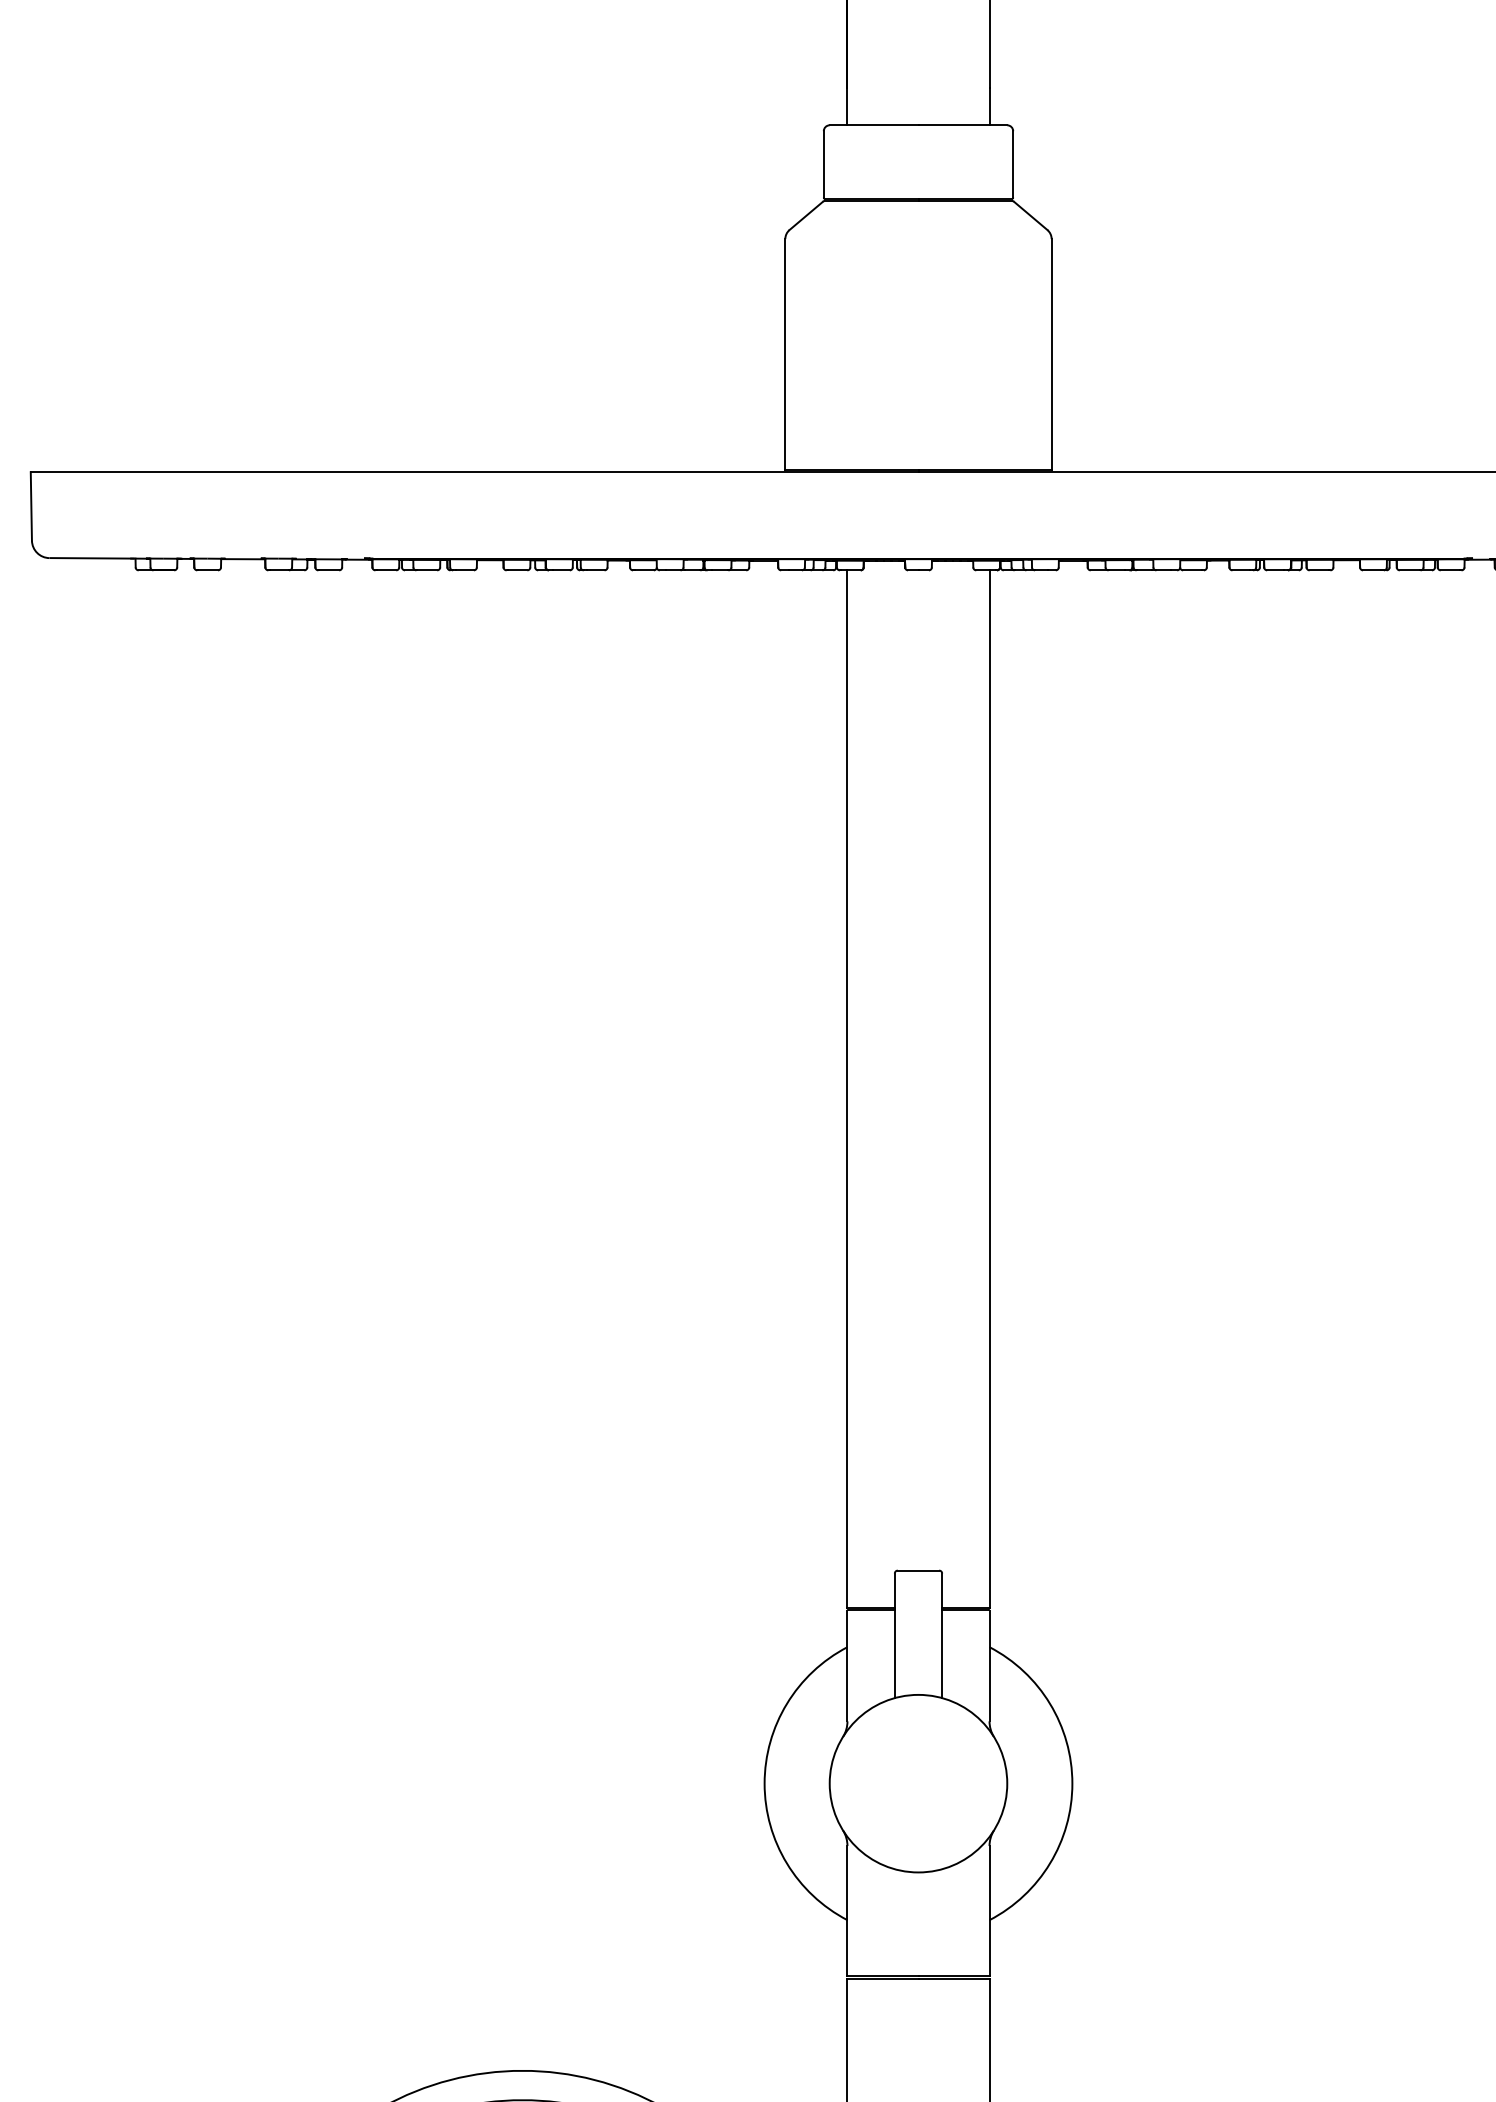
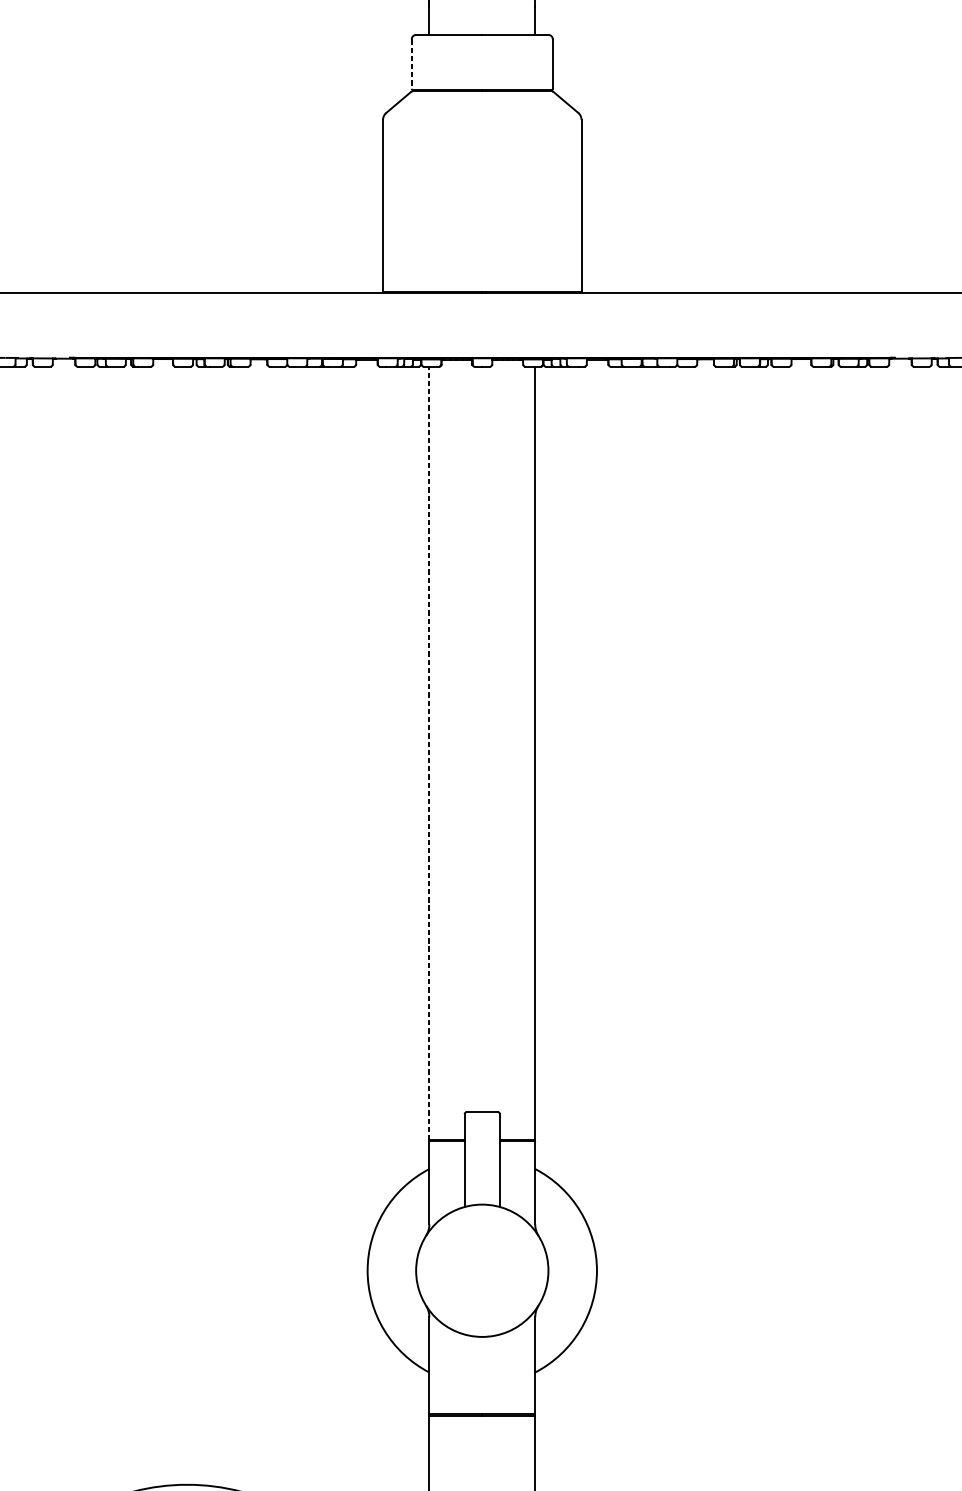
line: (823, 164) -> (411, 64), solid -> dashed
line: (847, 1088) -> (429, 752), solid -> dashed

